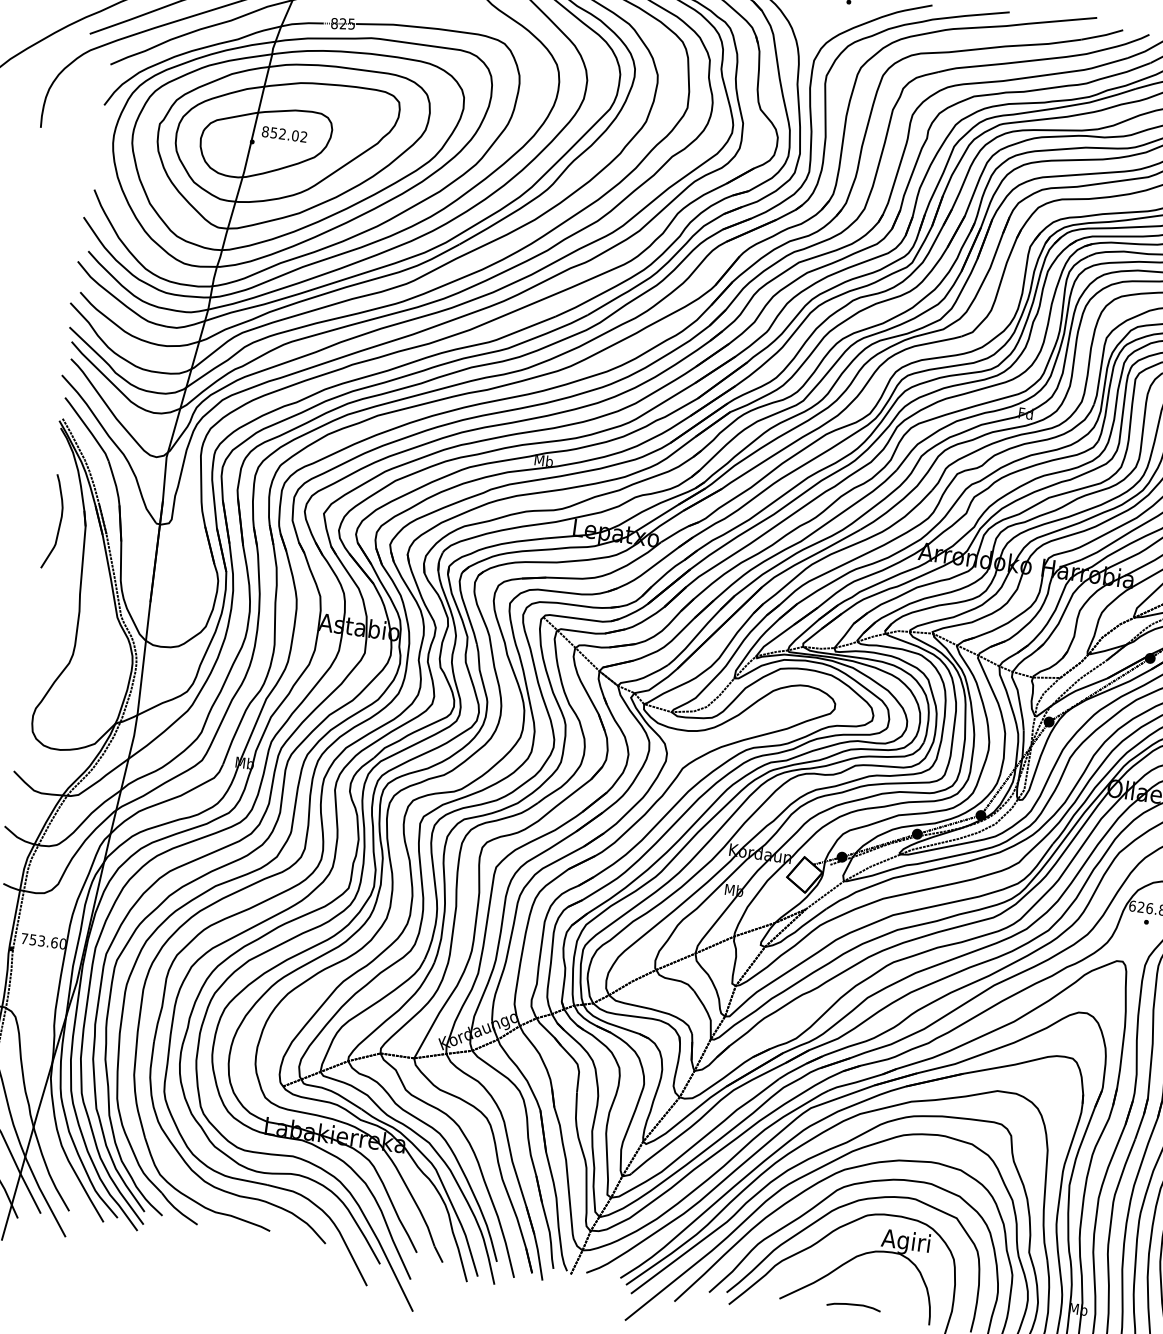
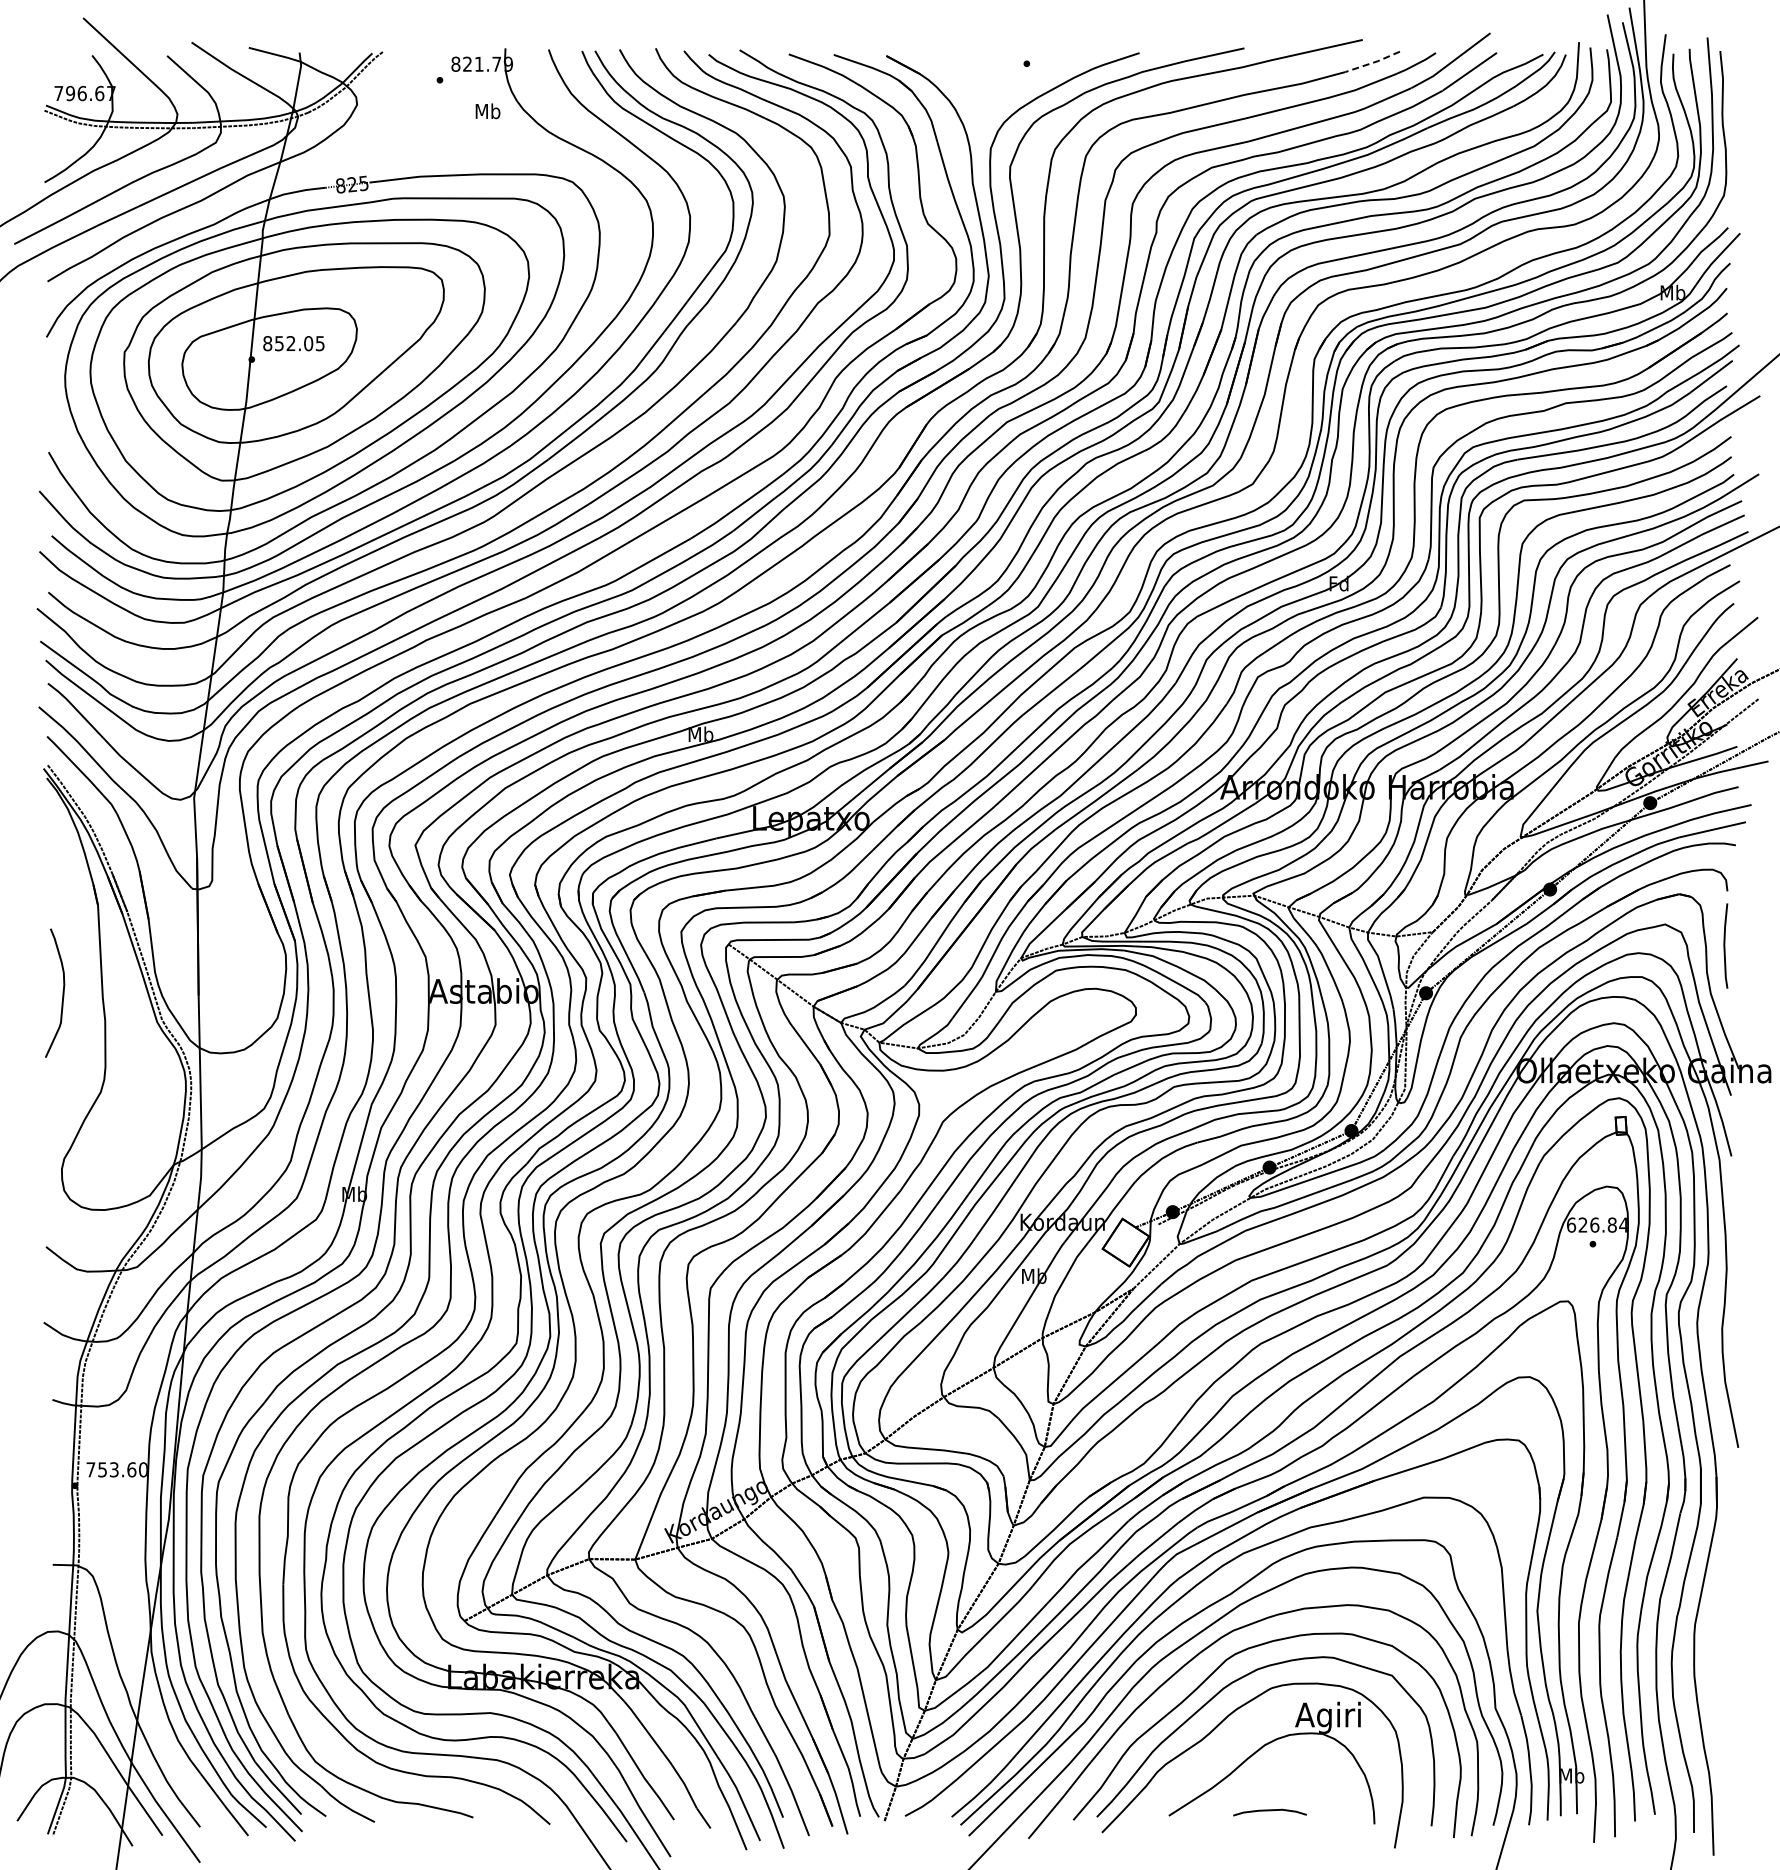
line: (1102, 35) -> (1373, 62), solid -> dashed
text: (304, 136) -> (320, 343), 852.02 -> 852.05
curve: (59, 522) -> (62, 992), moved

